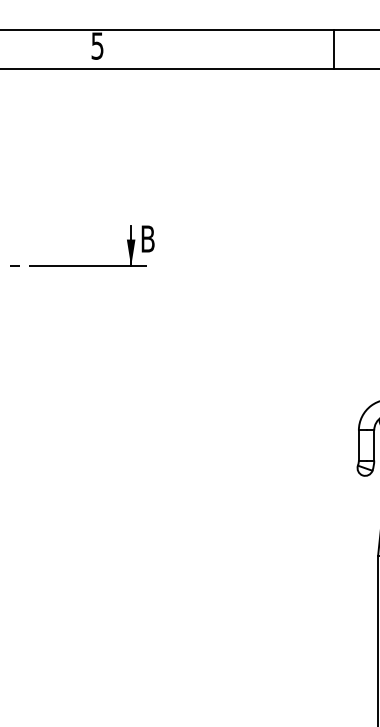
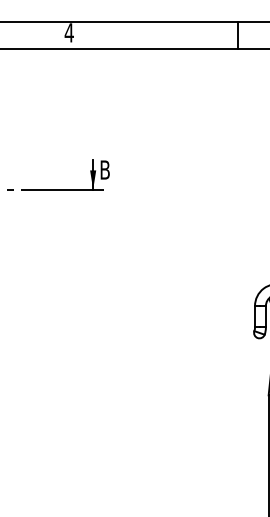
text: (97, 45) -> (69, 32), 5 -> 4

